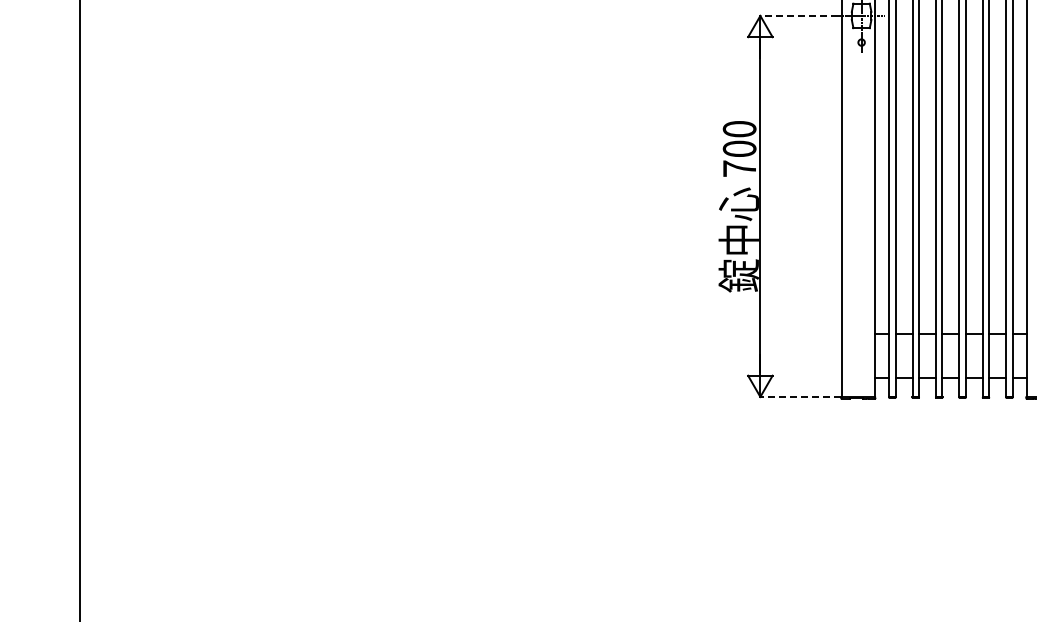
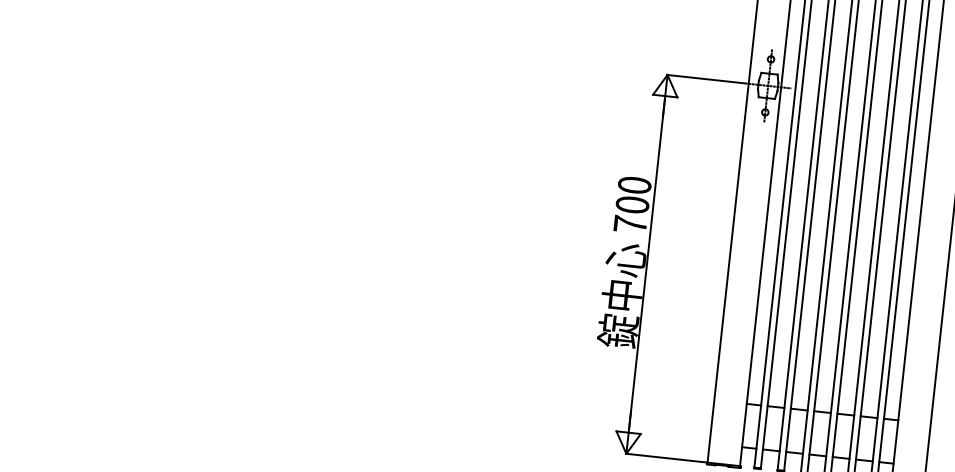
line: (798, 15) -> (705, 78), dashed -> solid
line: (800, 396) -> (666, 457), dashed -> solid

